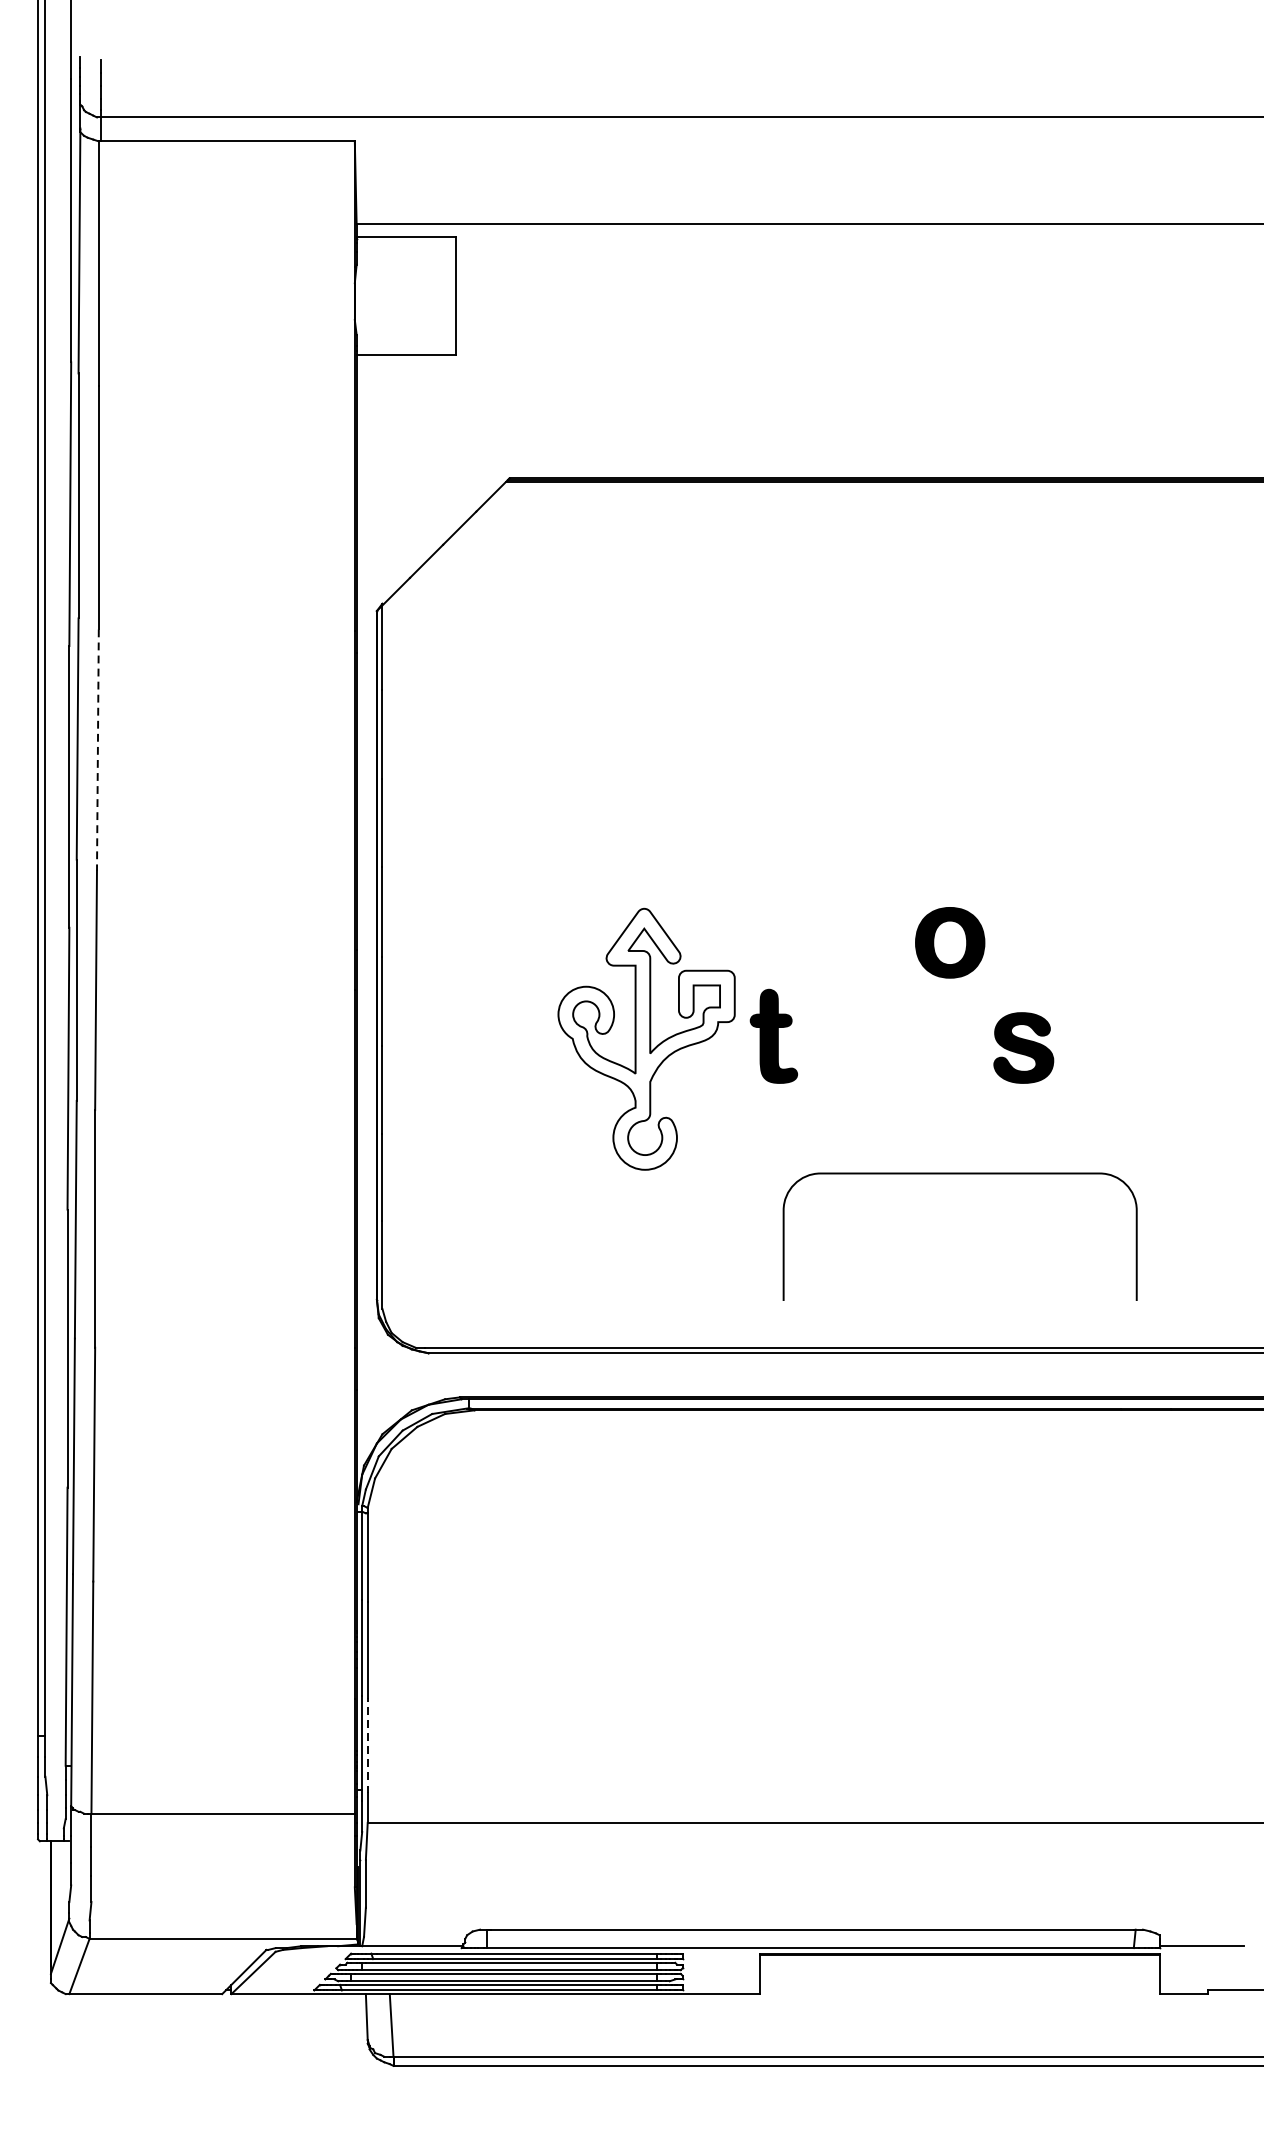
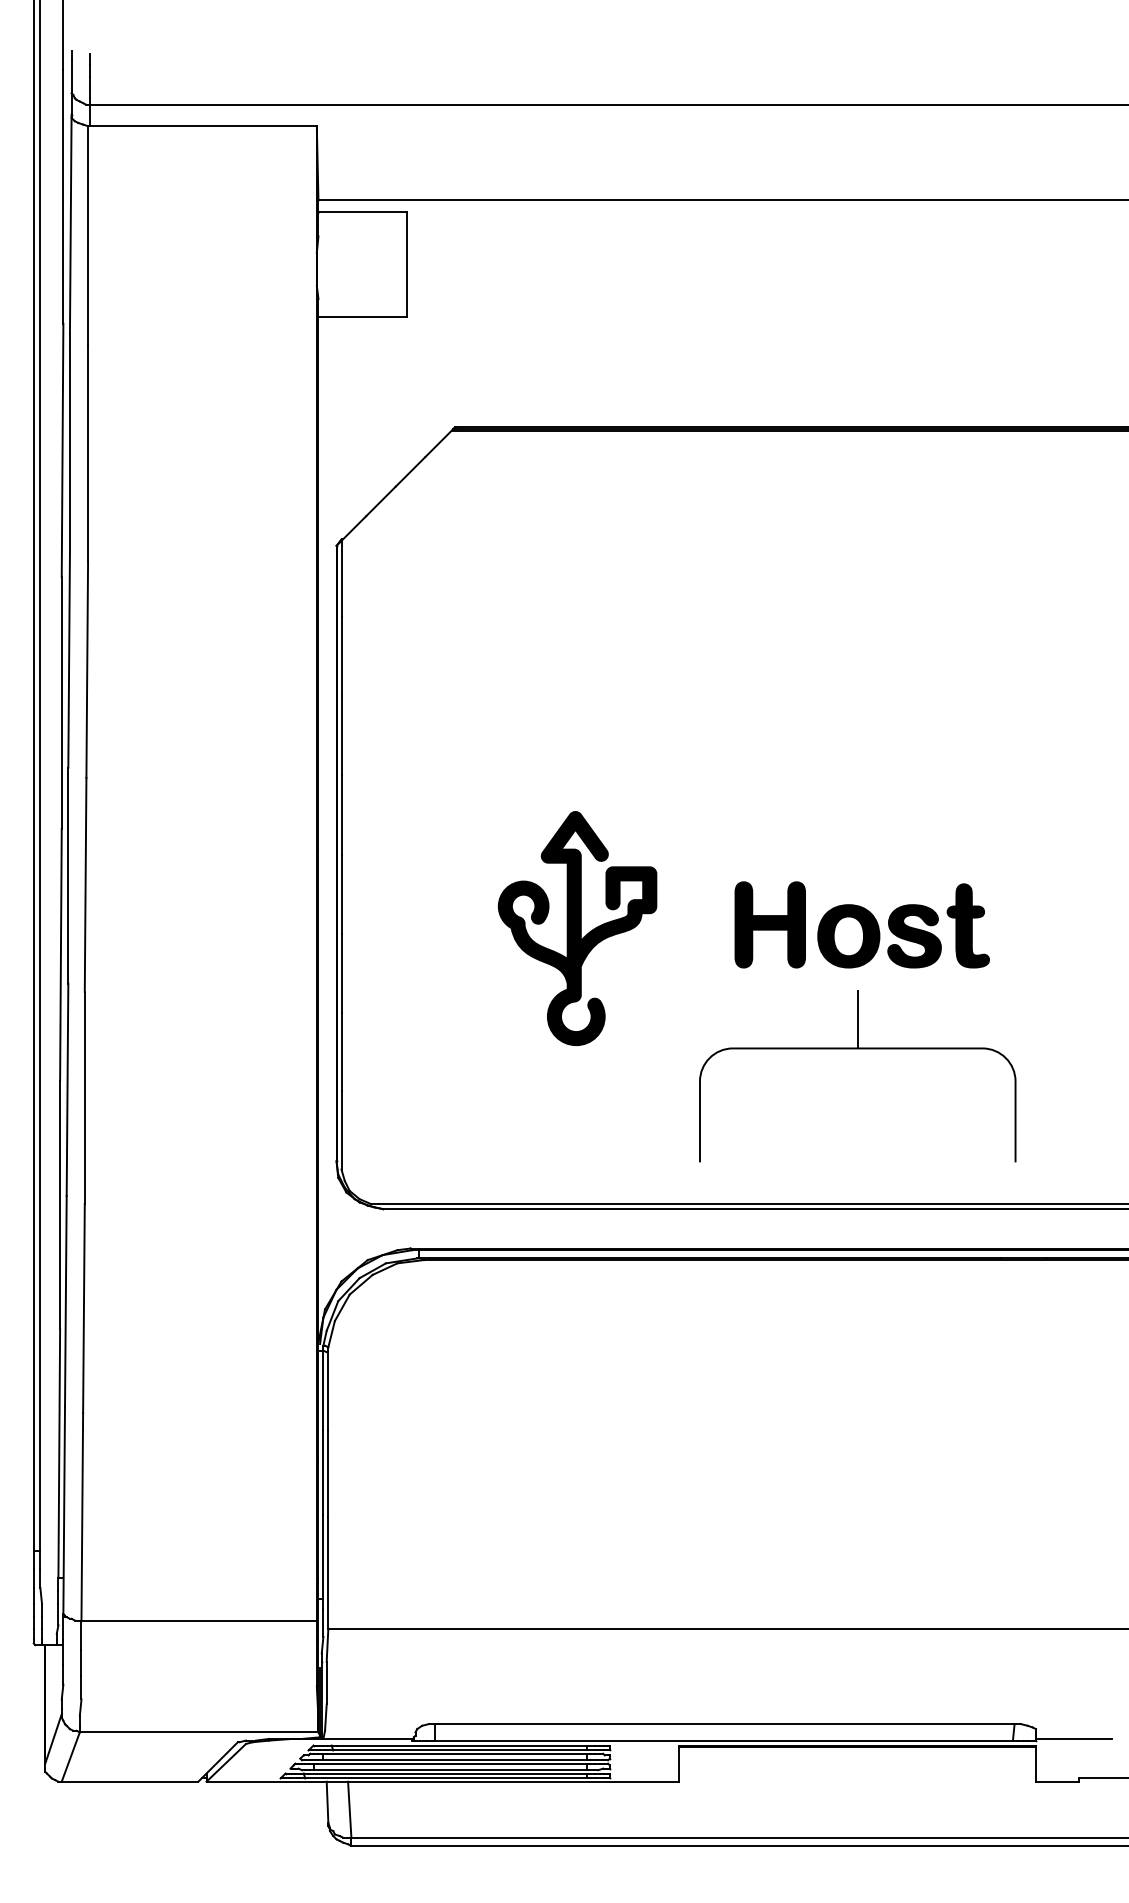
line: (98, 750) -> (87, 670), dashed -> solid
part: (949, 943) -> (848, 936), moved
part: (861, 1034) -> (769, 924), added
part: (773, 1035) -> (967, 925), moved
fill: (646, 1039) -> (577, 928), added
line: (959, 1141) -> (857, 1019), added
line: (367, 1745) -> (328, 1559), dashed -> solid

